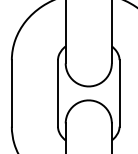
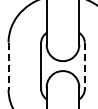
line: (11, 93) -> (8, 66), solid -> dashed
line: (119, 93) -> (84, 66), solid -> dashed

